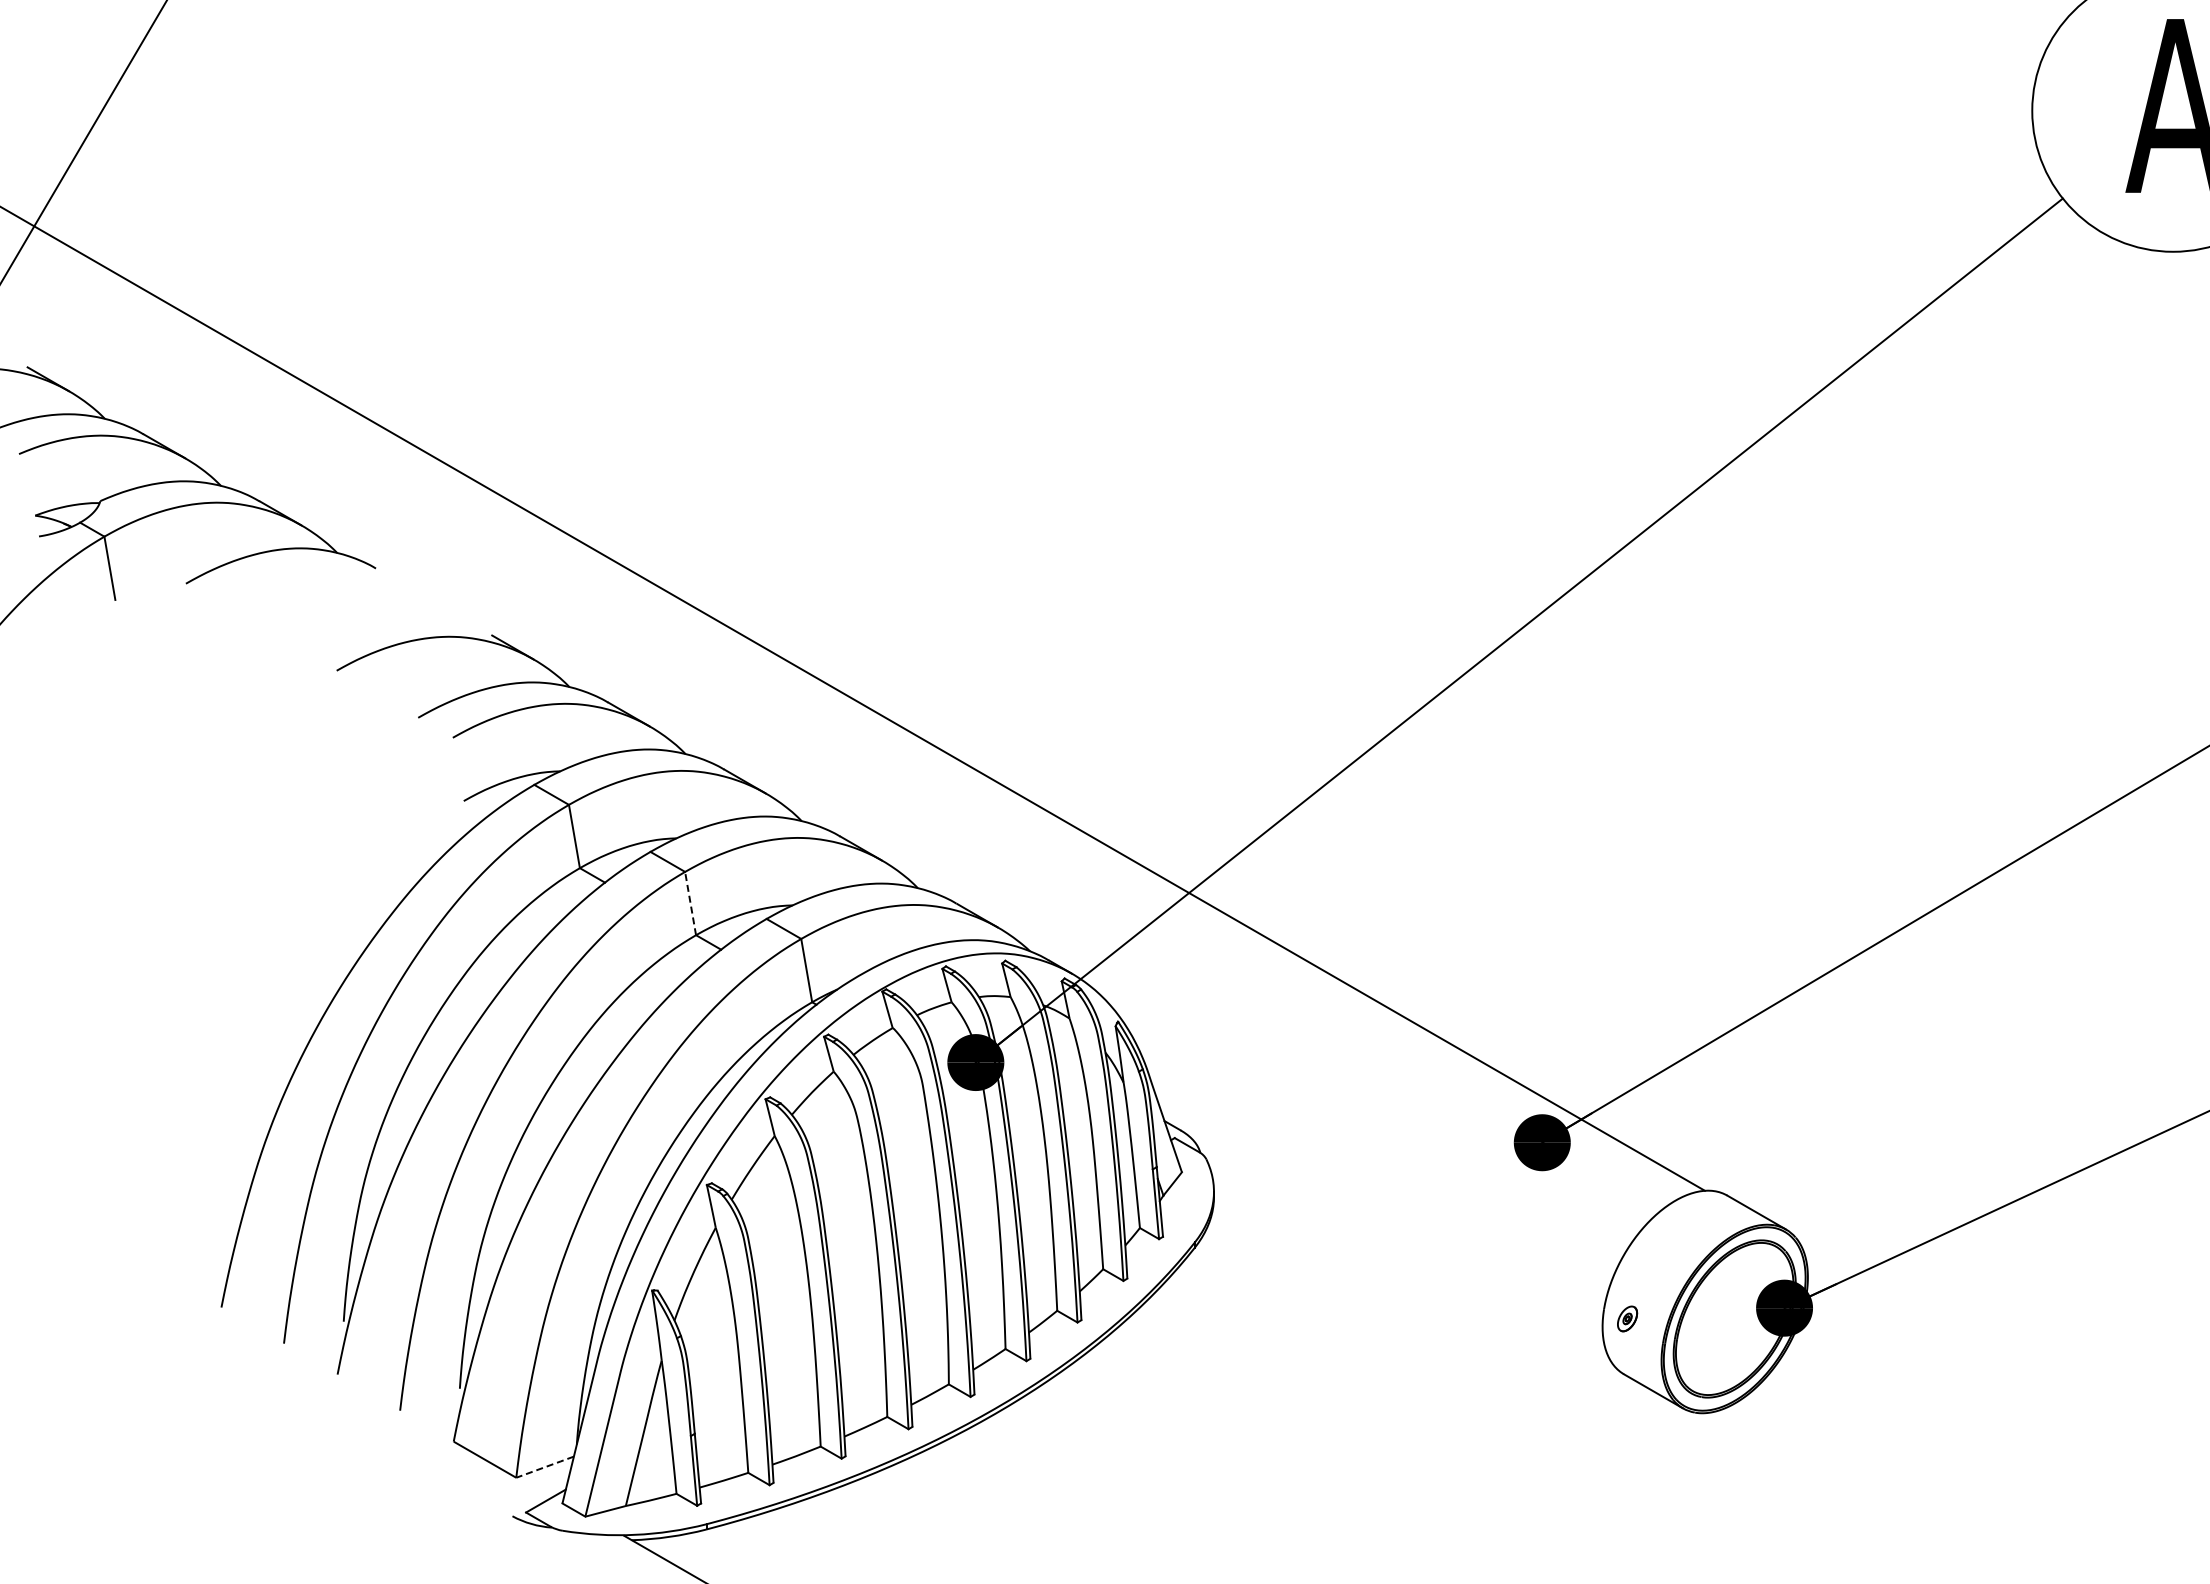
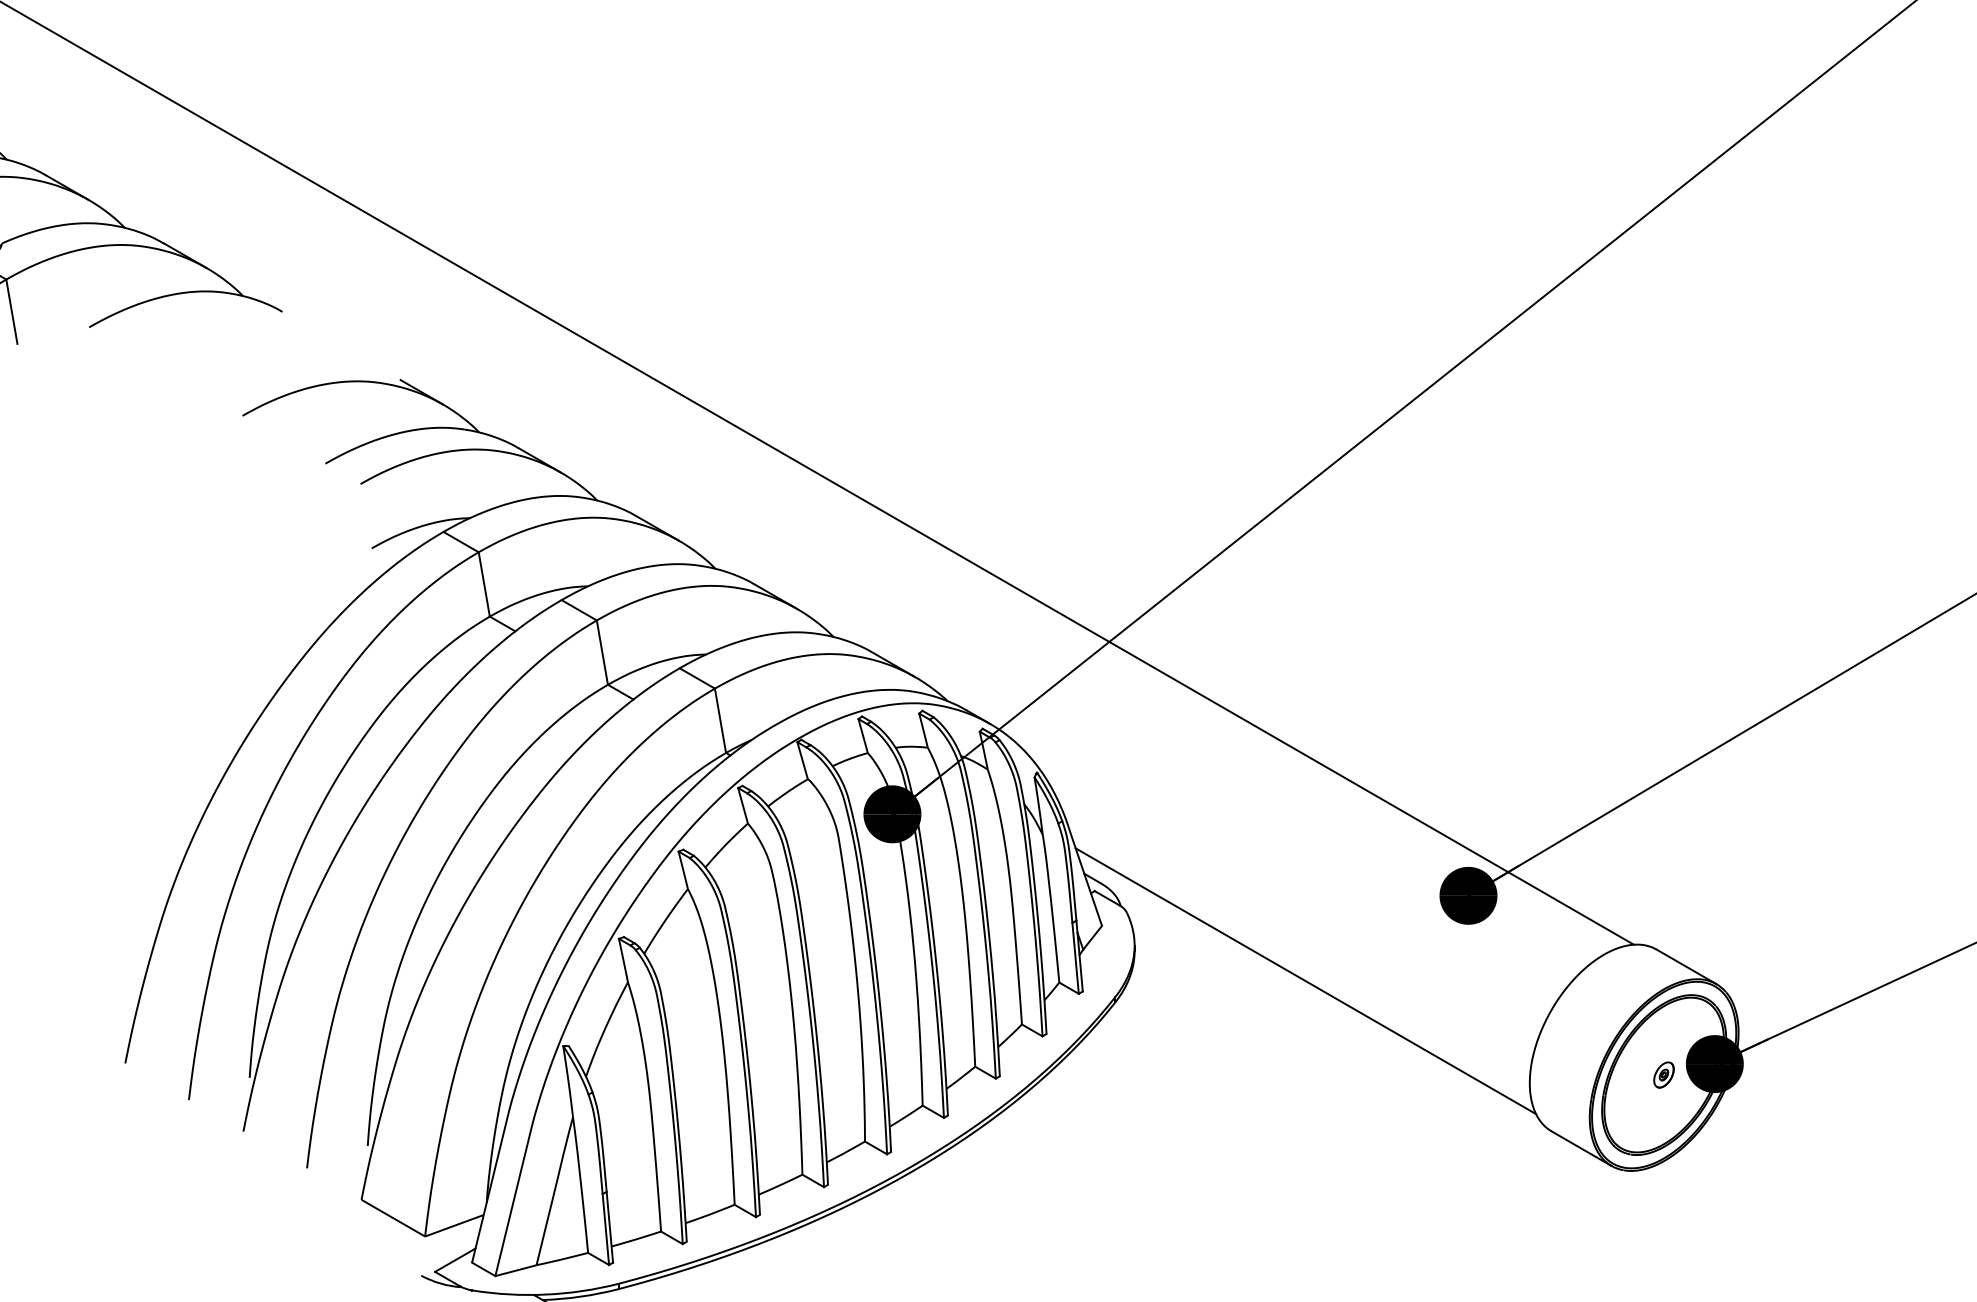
line: (690, 903) -> (602, 652), dashed -> solid
line: (1382, 1226) -> (1305, 981), added
part: (1627, 1318) -> (1663, 1074), moved
line: (545, 1466) -> (454, 1225), dashed -> solid

